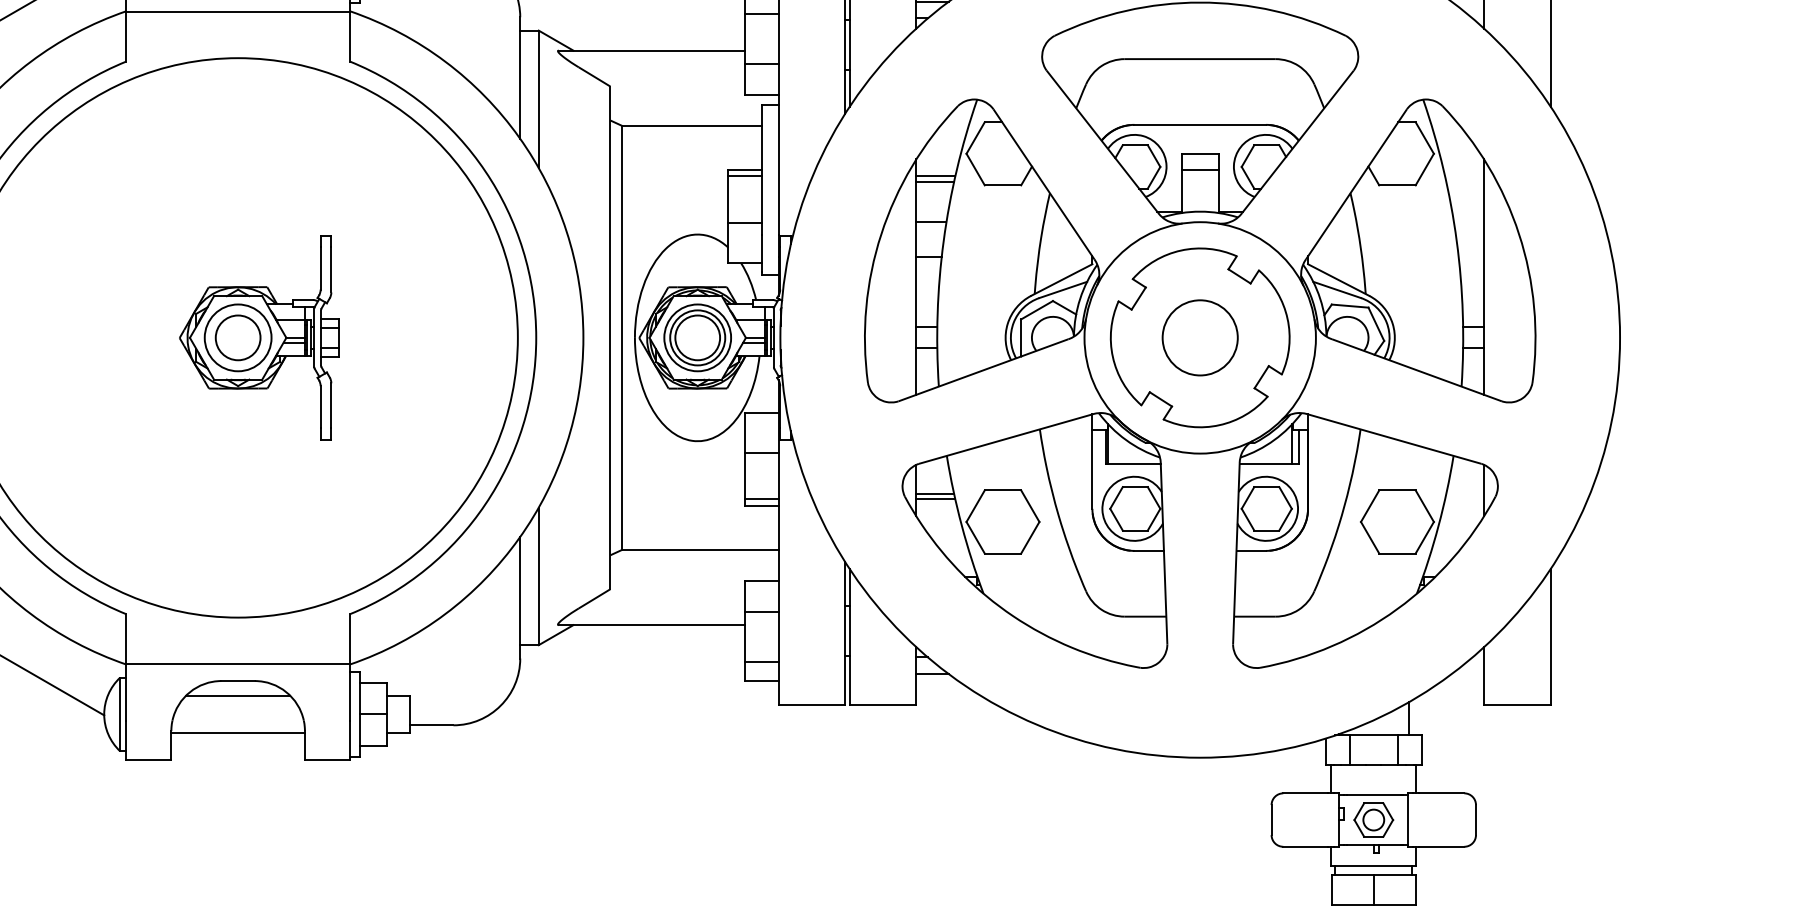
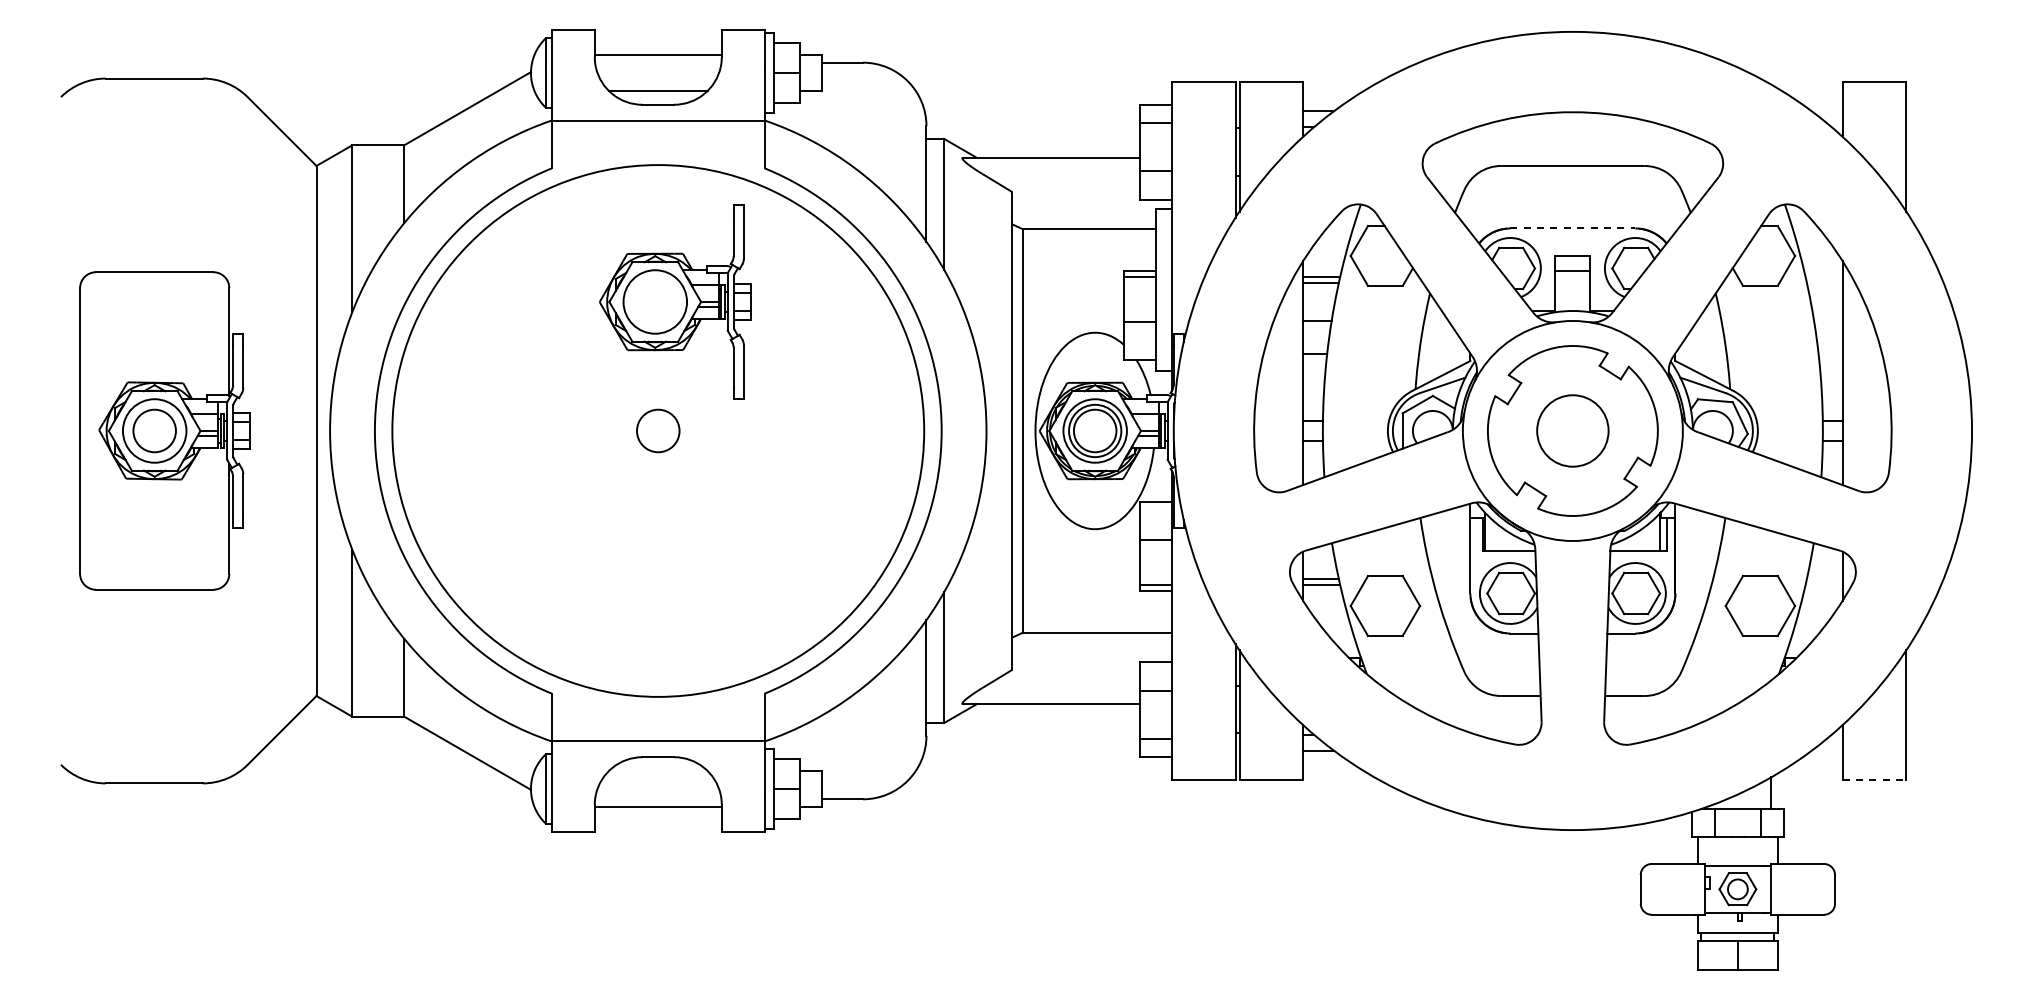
line: (1200, 124) -> (1573, 228), solid -> dashed
part: (259, 337) -> (675, 301), moved
line: (237, 696) -> (657, 771), removed
line: (1517, 705) -> (1874, 780), solid -> dashed

